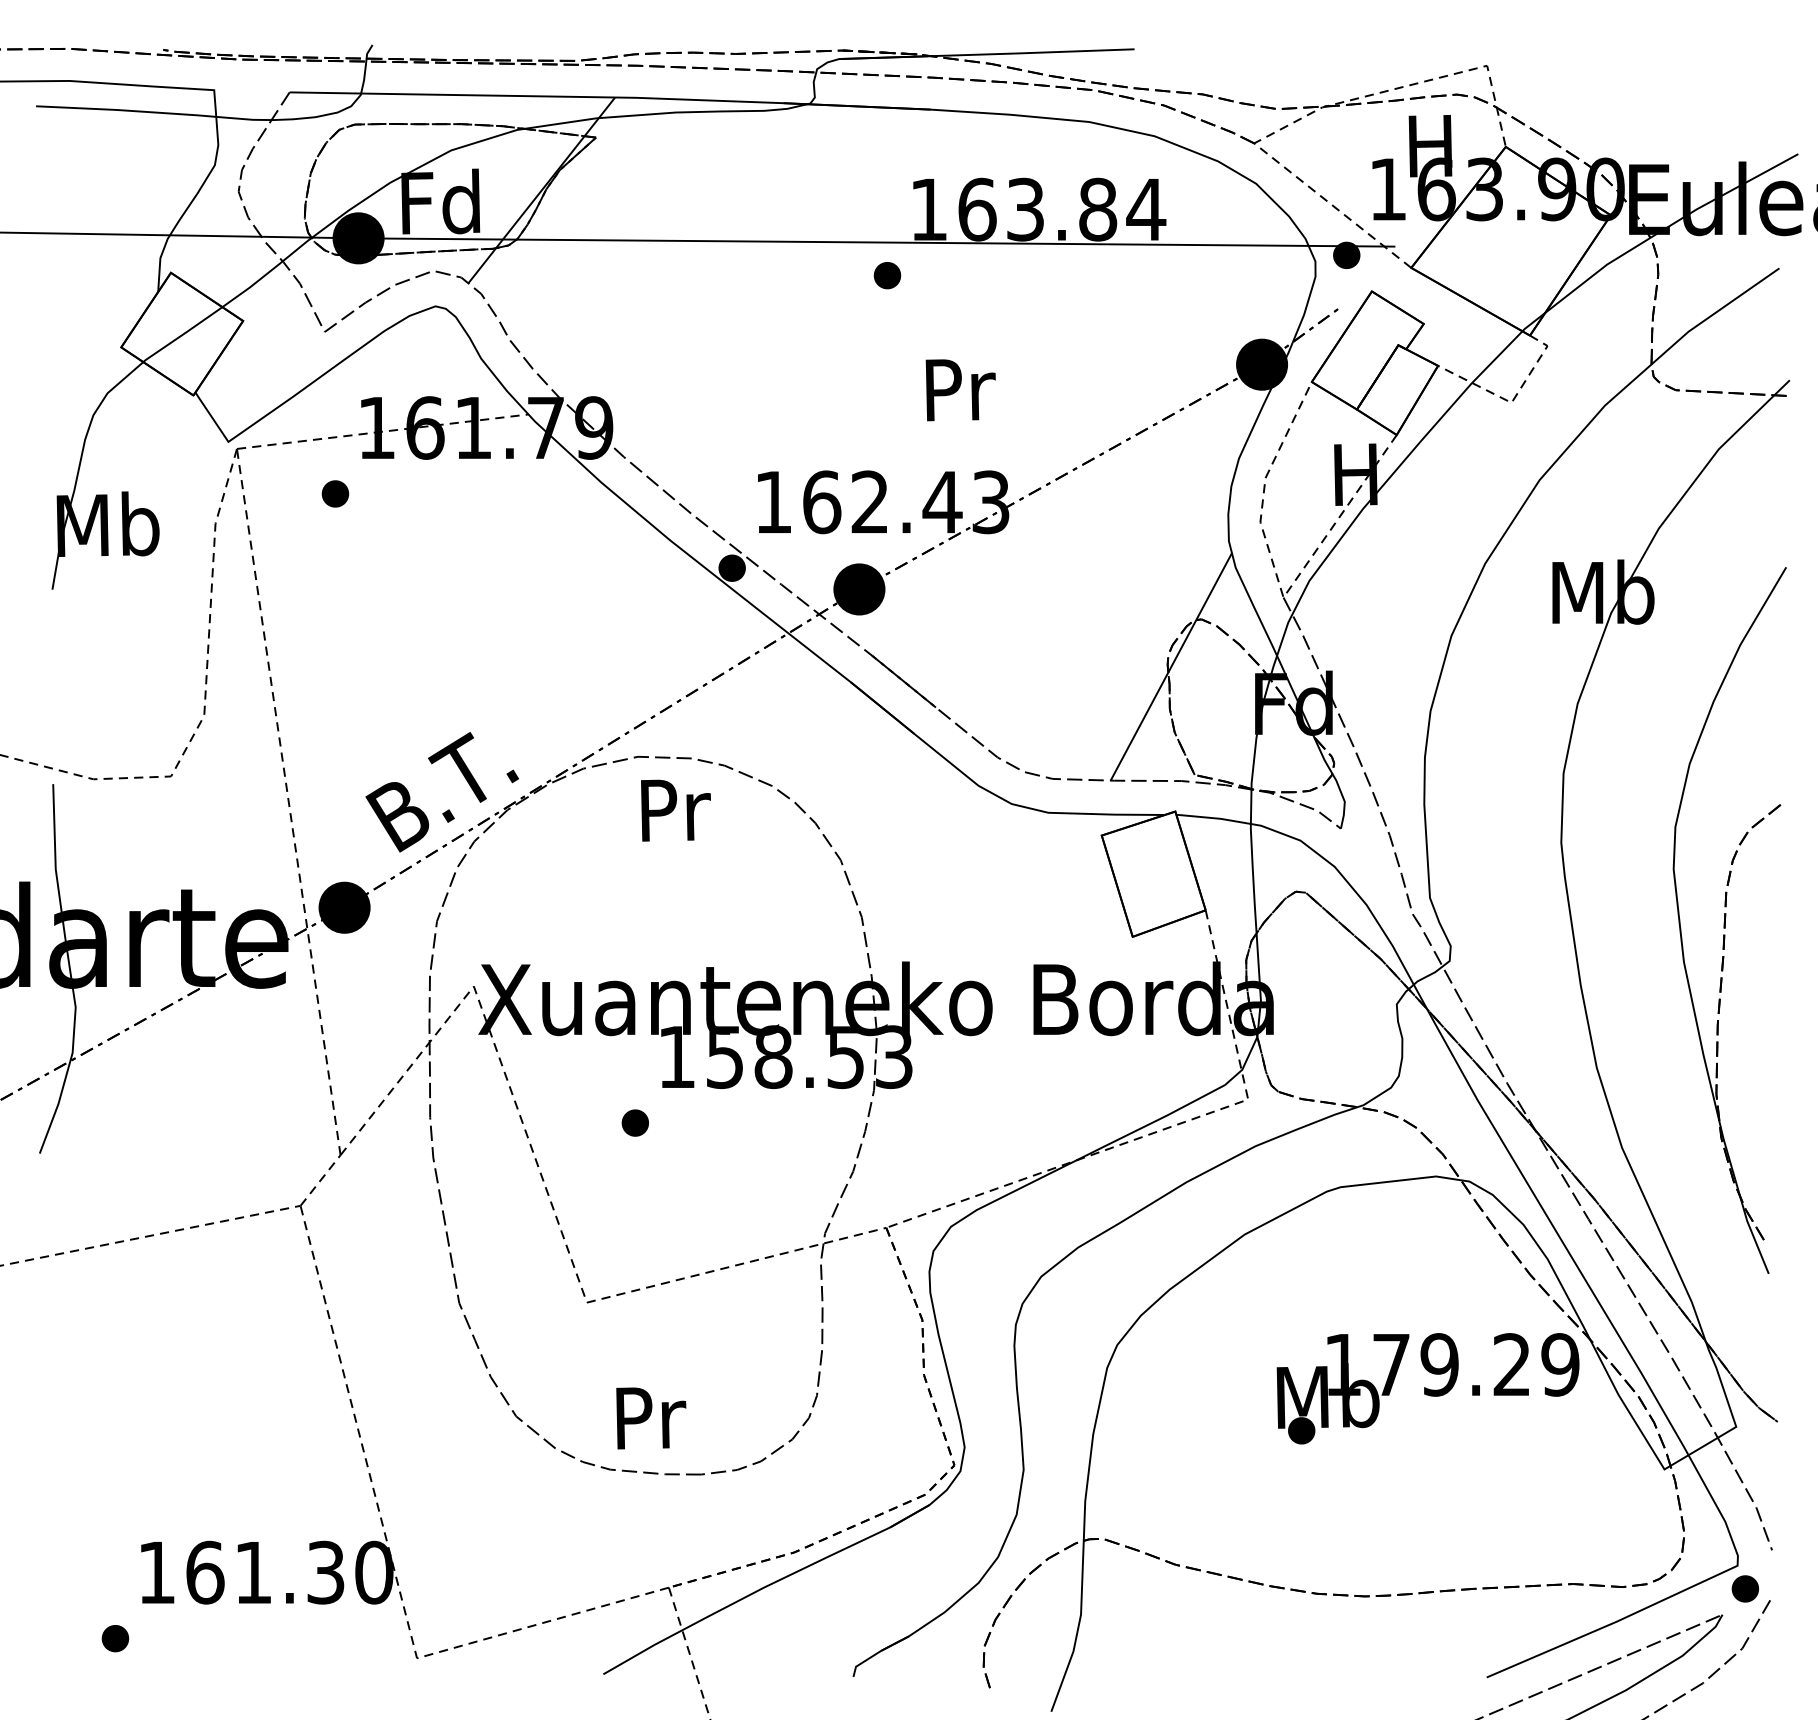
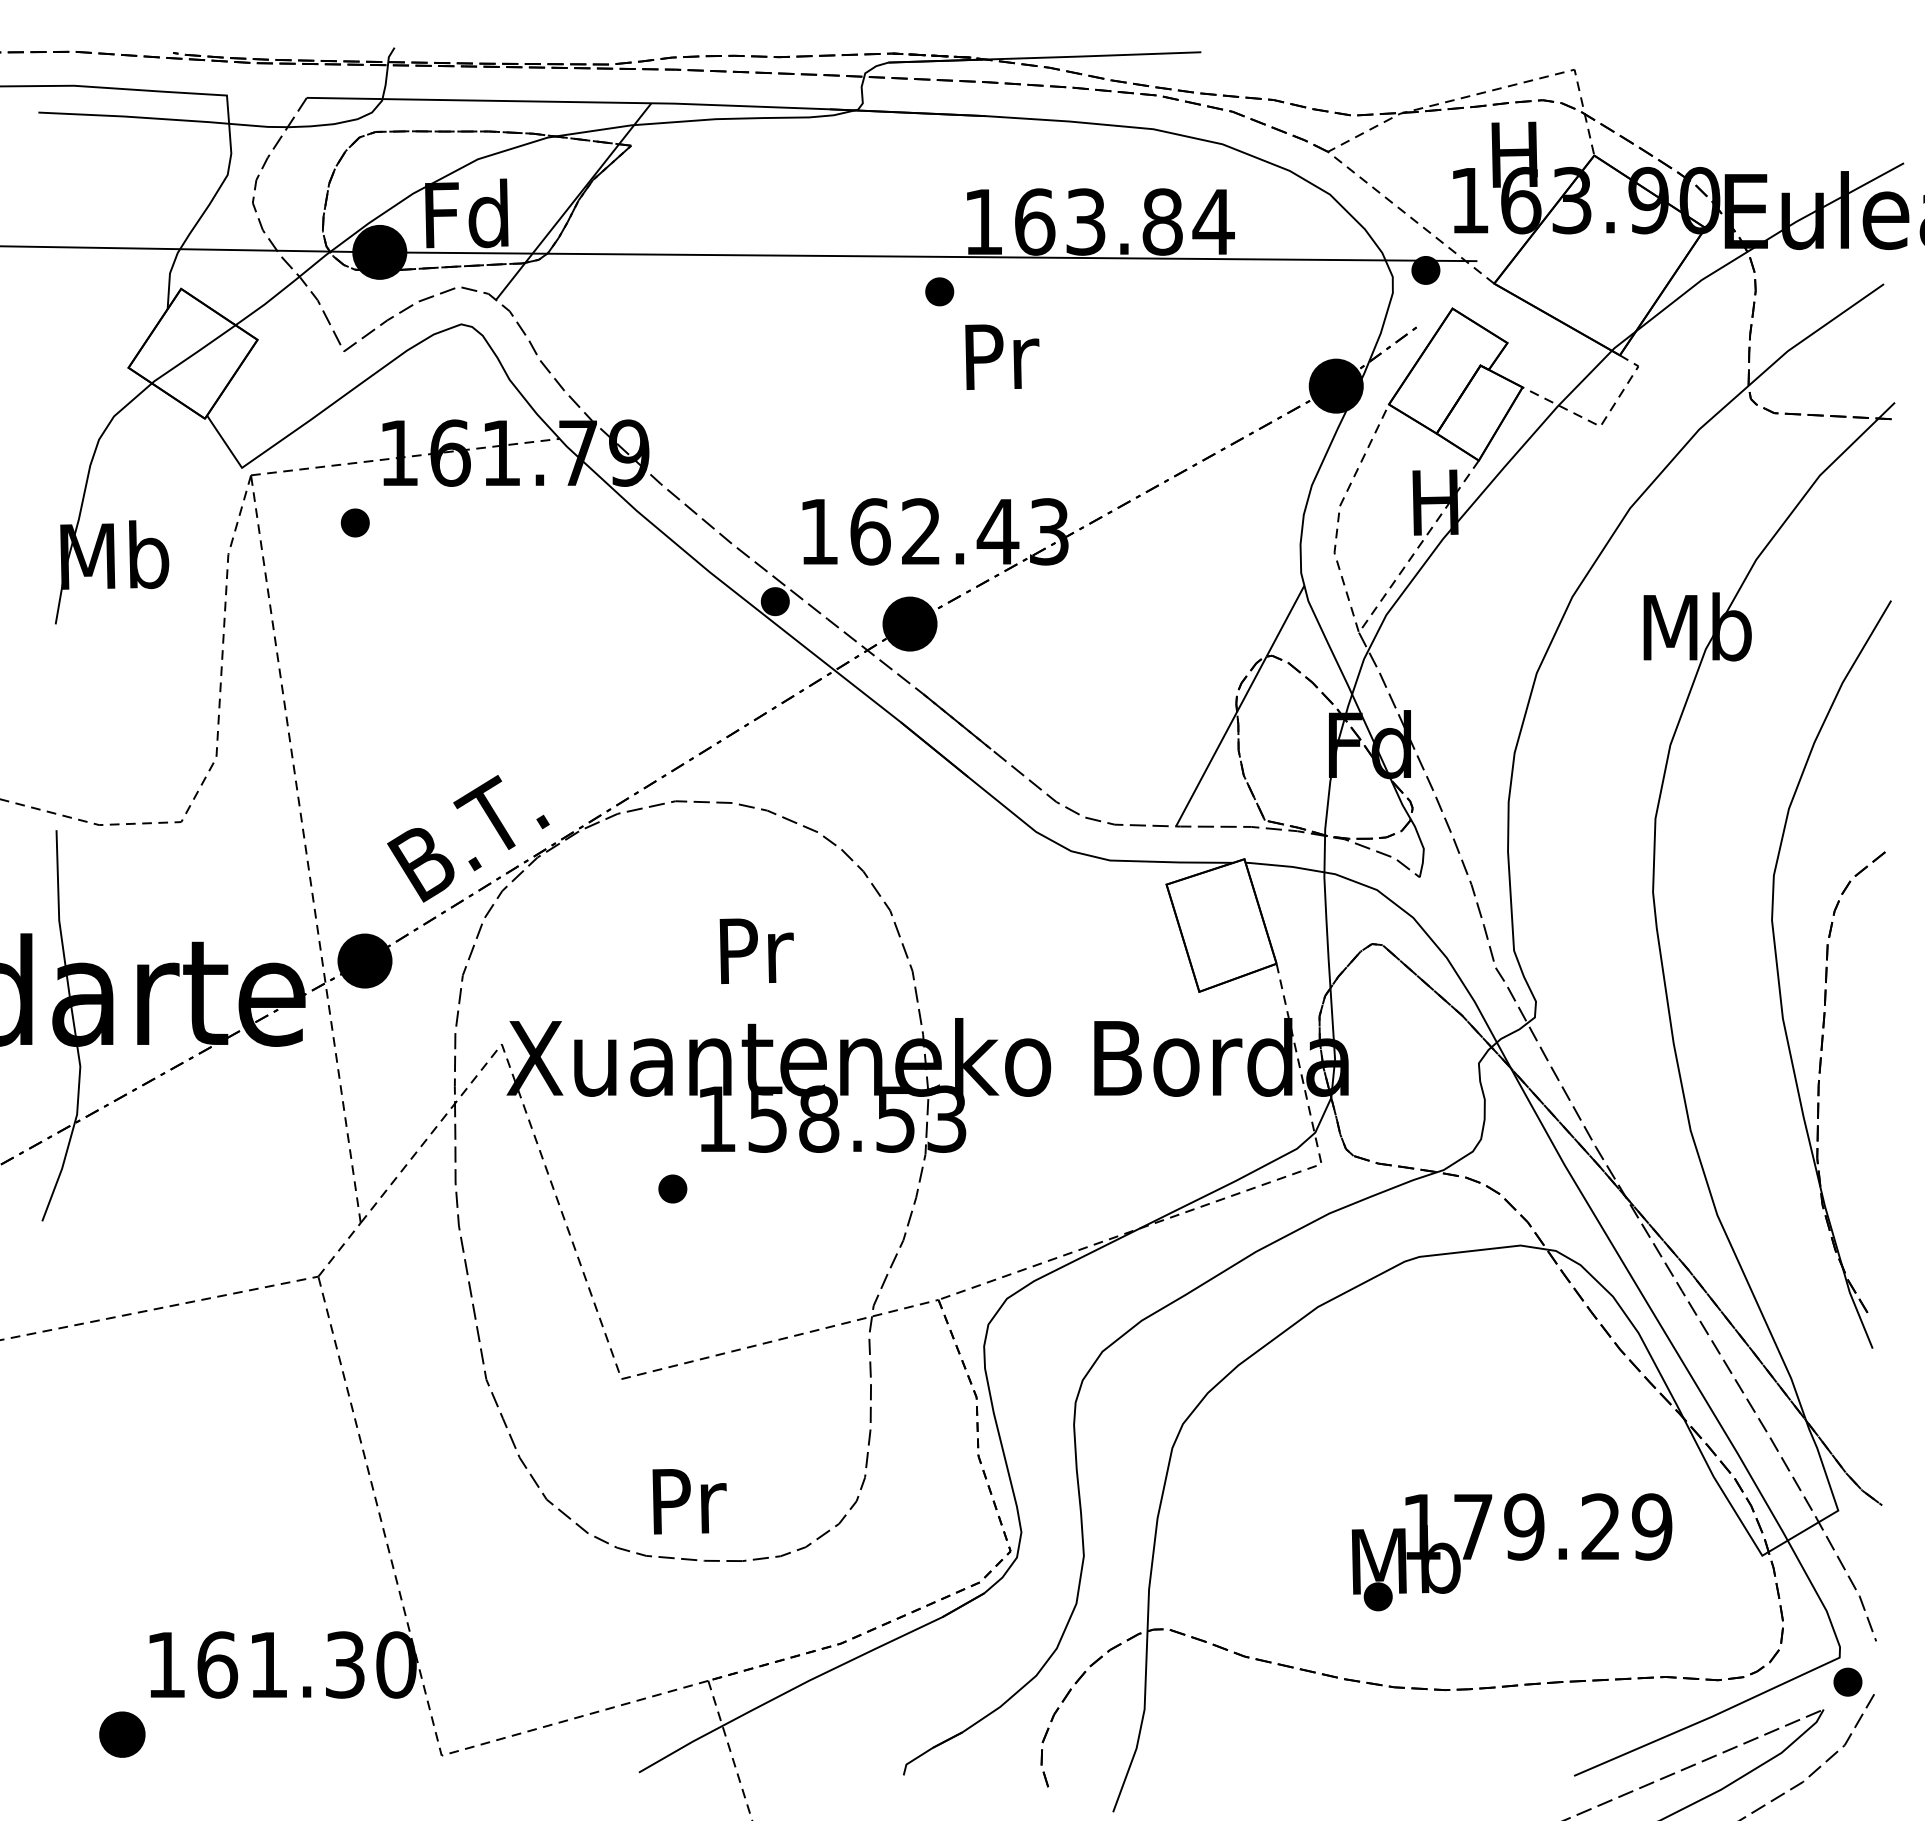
text: (960, 389) -> (1002, 356), moved
text: (675, 809) -> (756, 950), moved
text: (1427, 1388) -> (1511, 1552), moved
part: (115, 1638) -> (122, 1734), size x1.6

